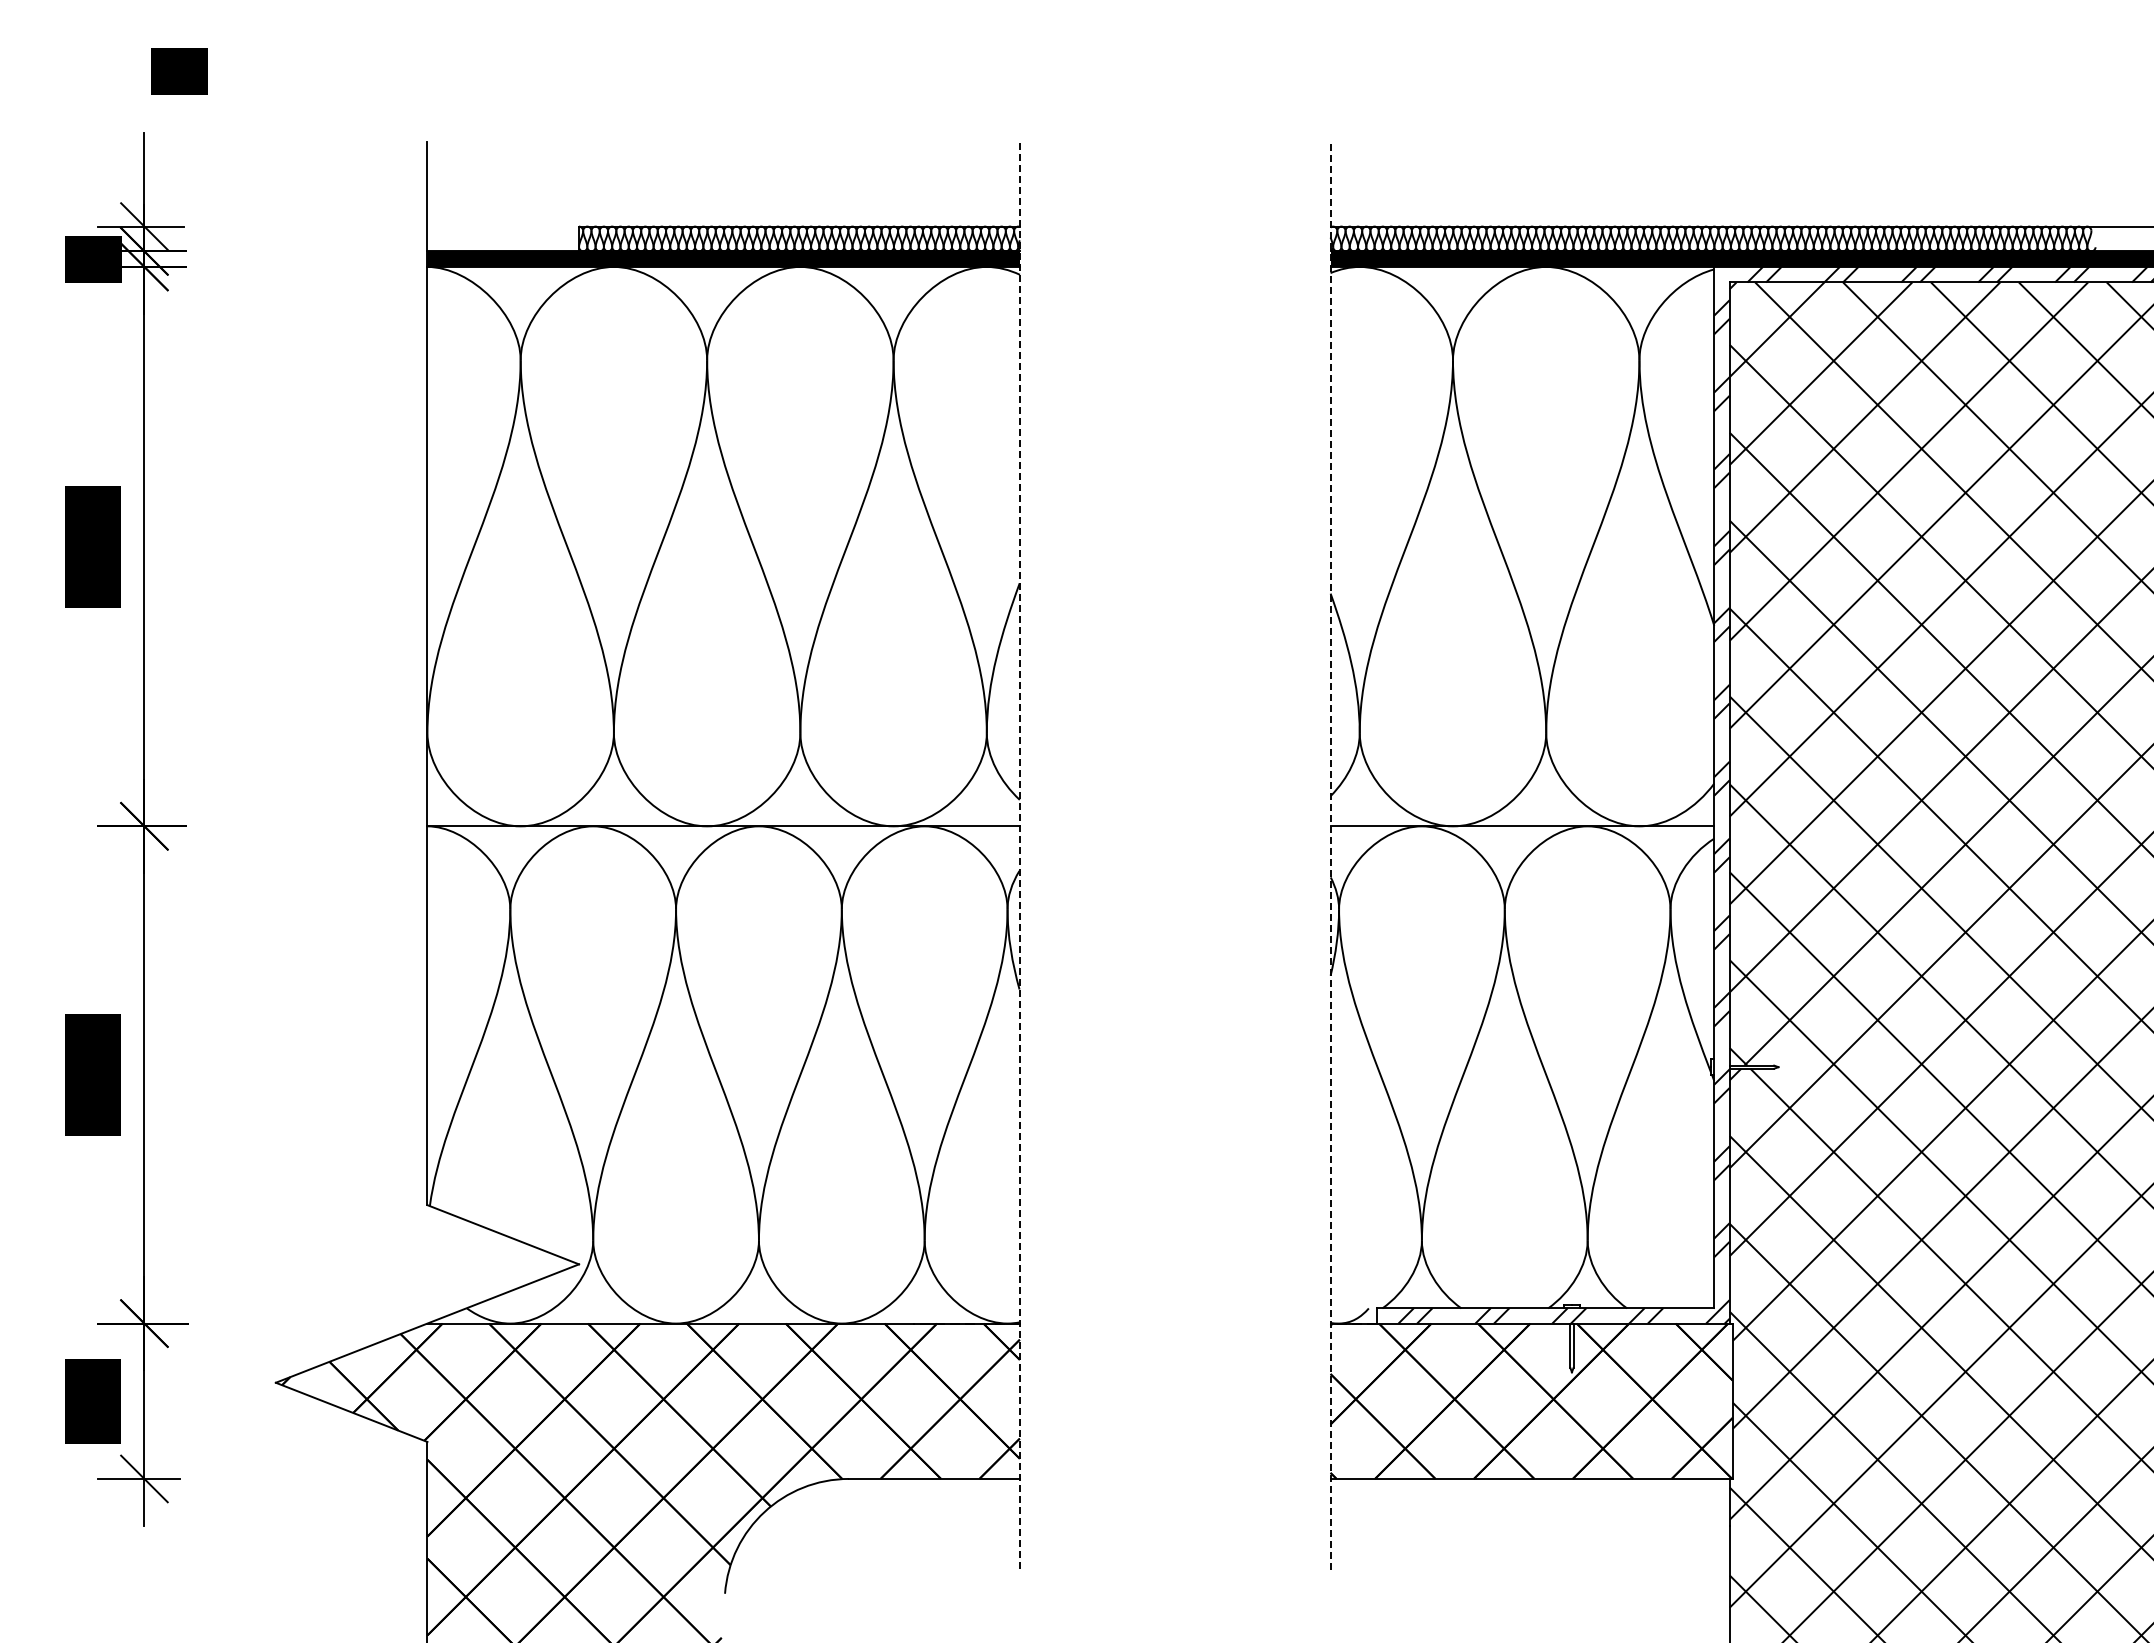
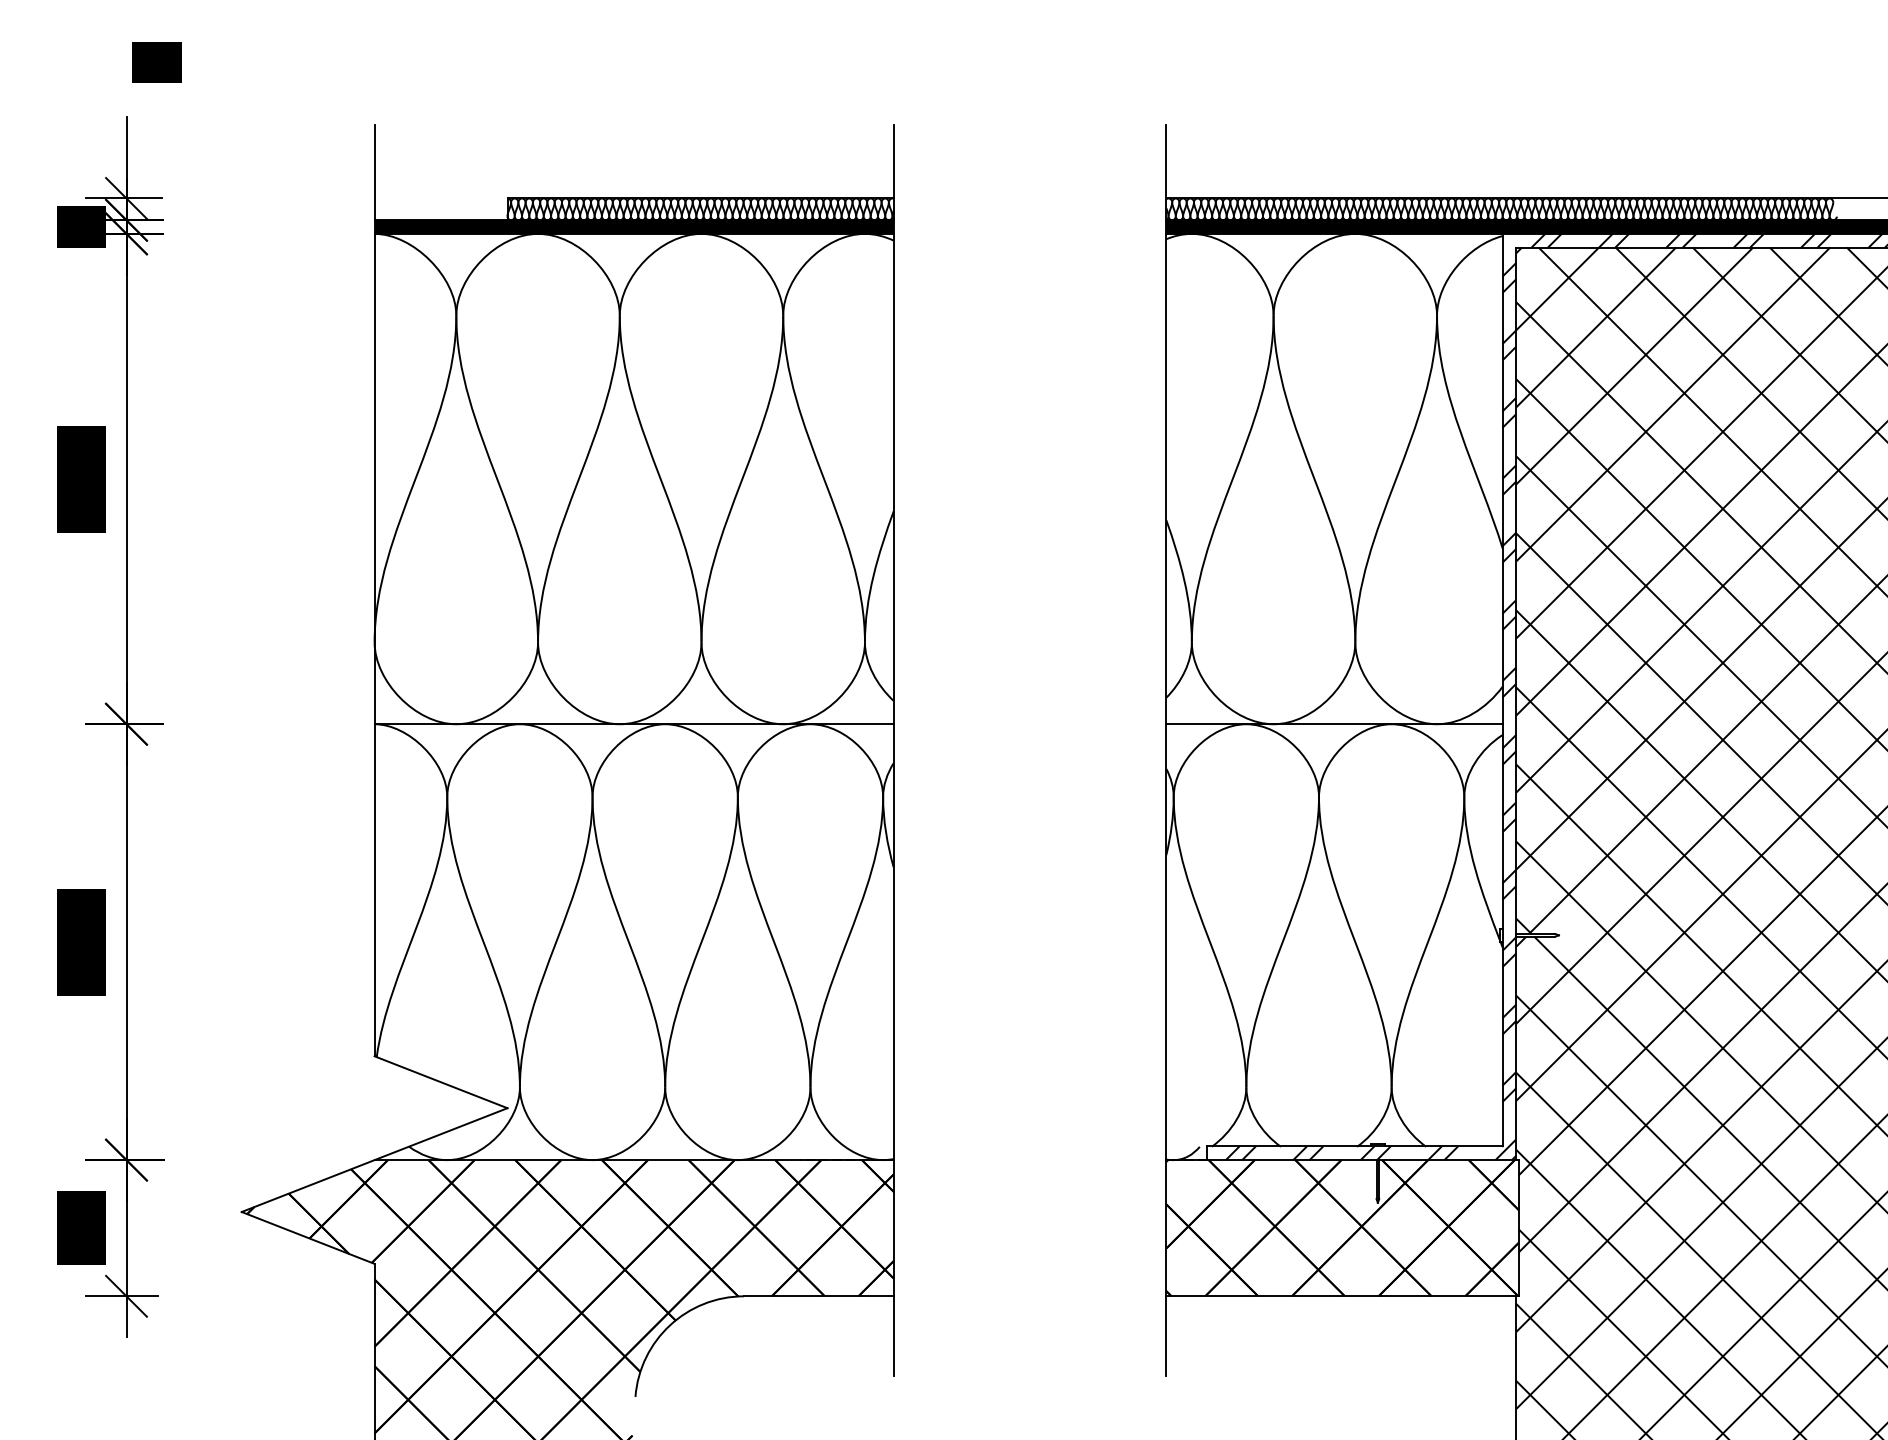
line: (1330, 855) -> (1166, 749), dashed -> solid
line: (1019, 856) -> (893, 750), dashed -> solid

